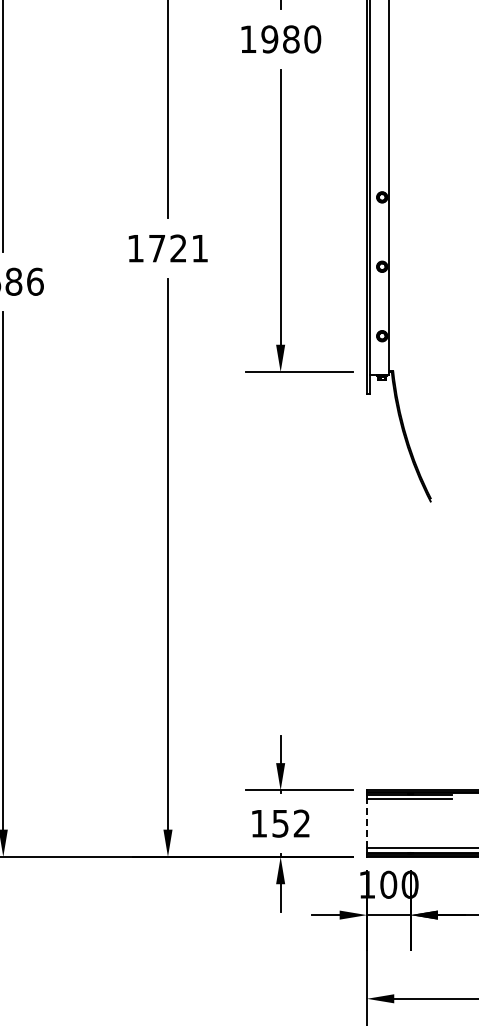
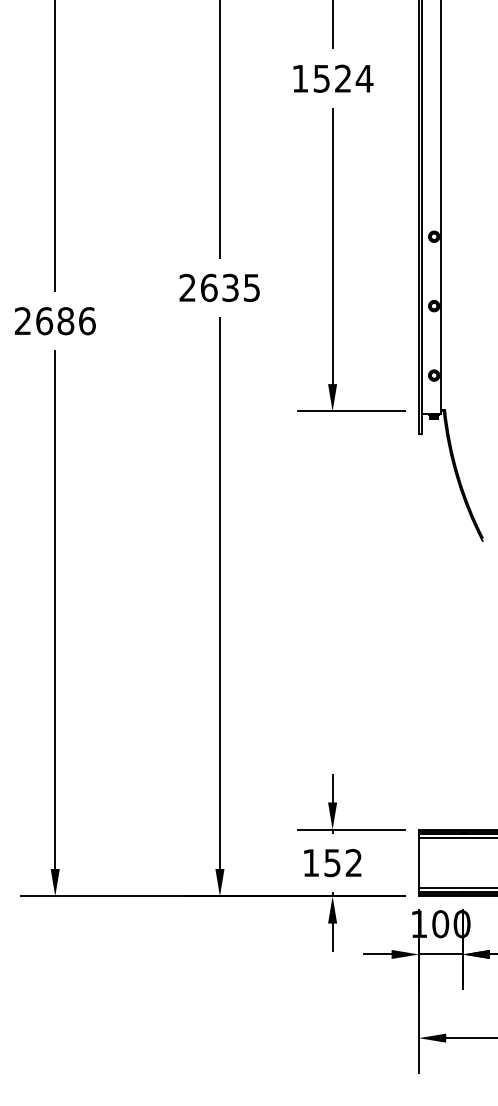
text: (291, 39) -> (343, 78), 1980 -> 1524
text: (167, 248) -> (219, 287), 1721 -> 2635
line: (366, 824) -> (418, 863), dashed -> solid

